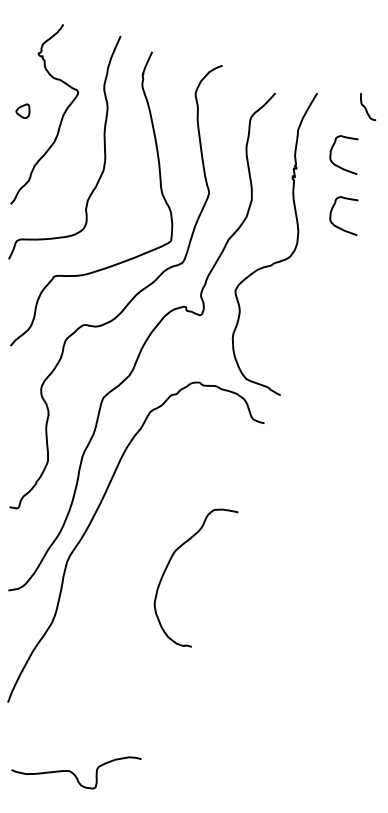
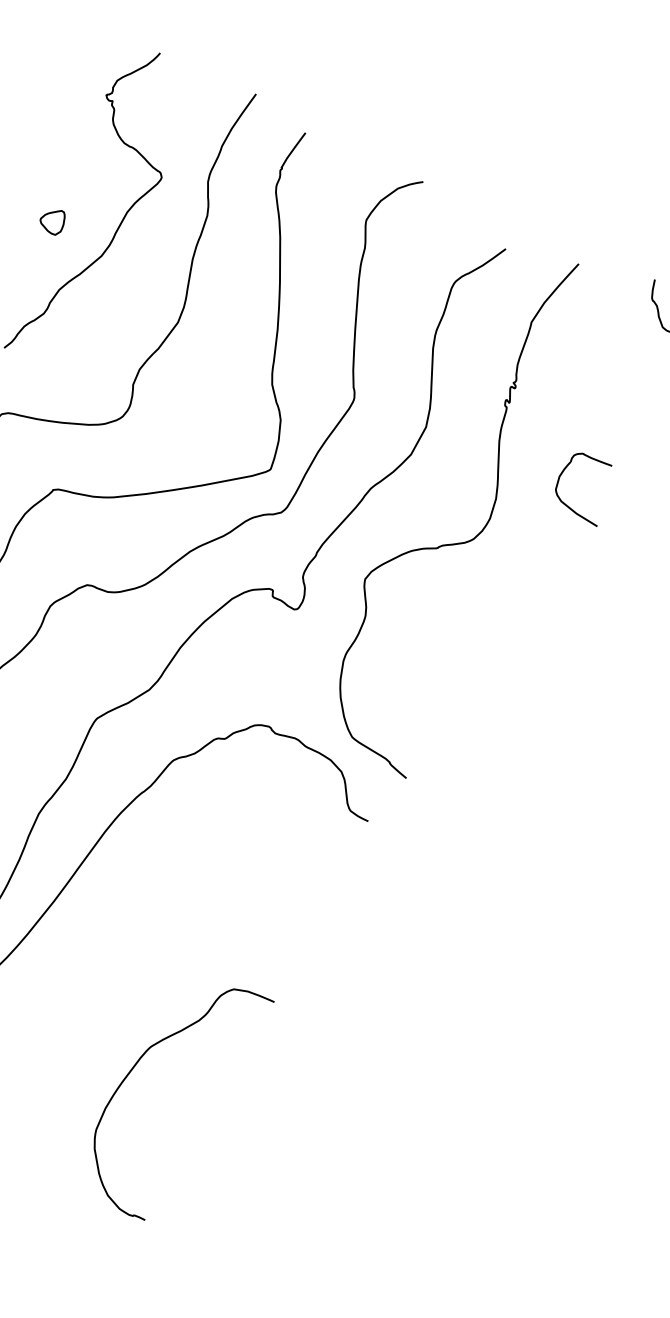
part: (22, 111) -> (51, 221), moved
part: (331, 154) -> (581, 376), removed
curve: (168, 566) -> (133, 1071), moved

